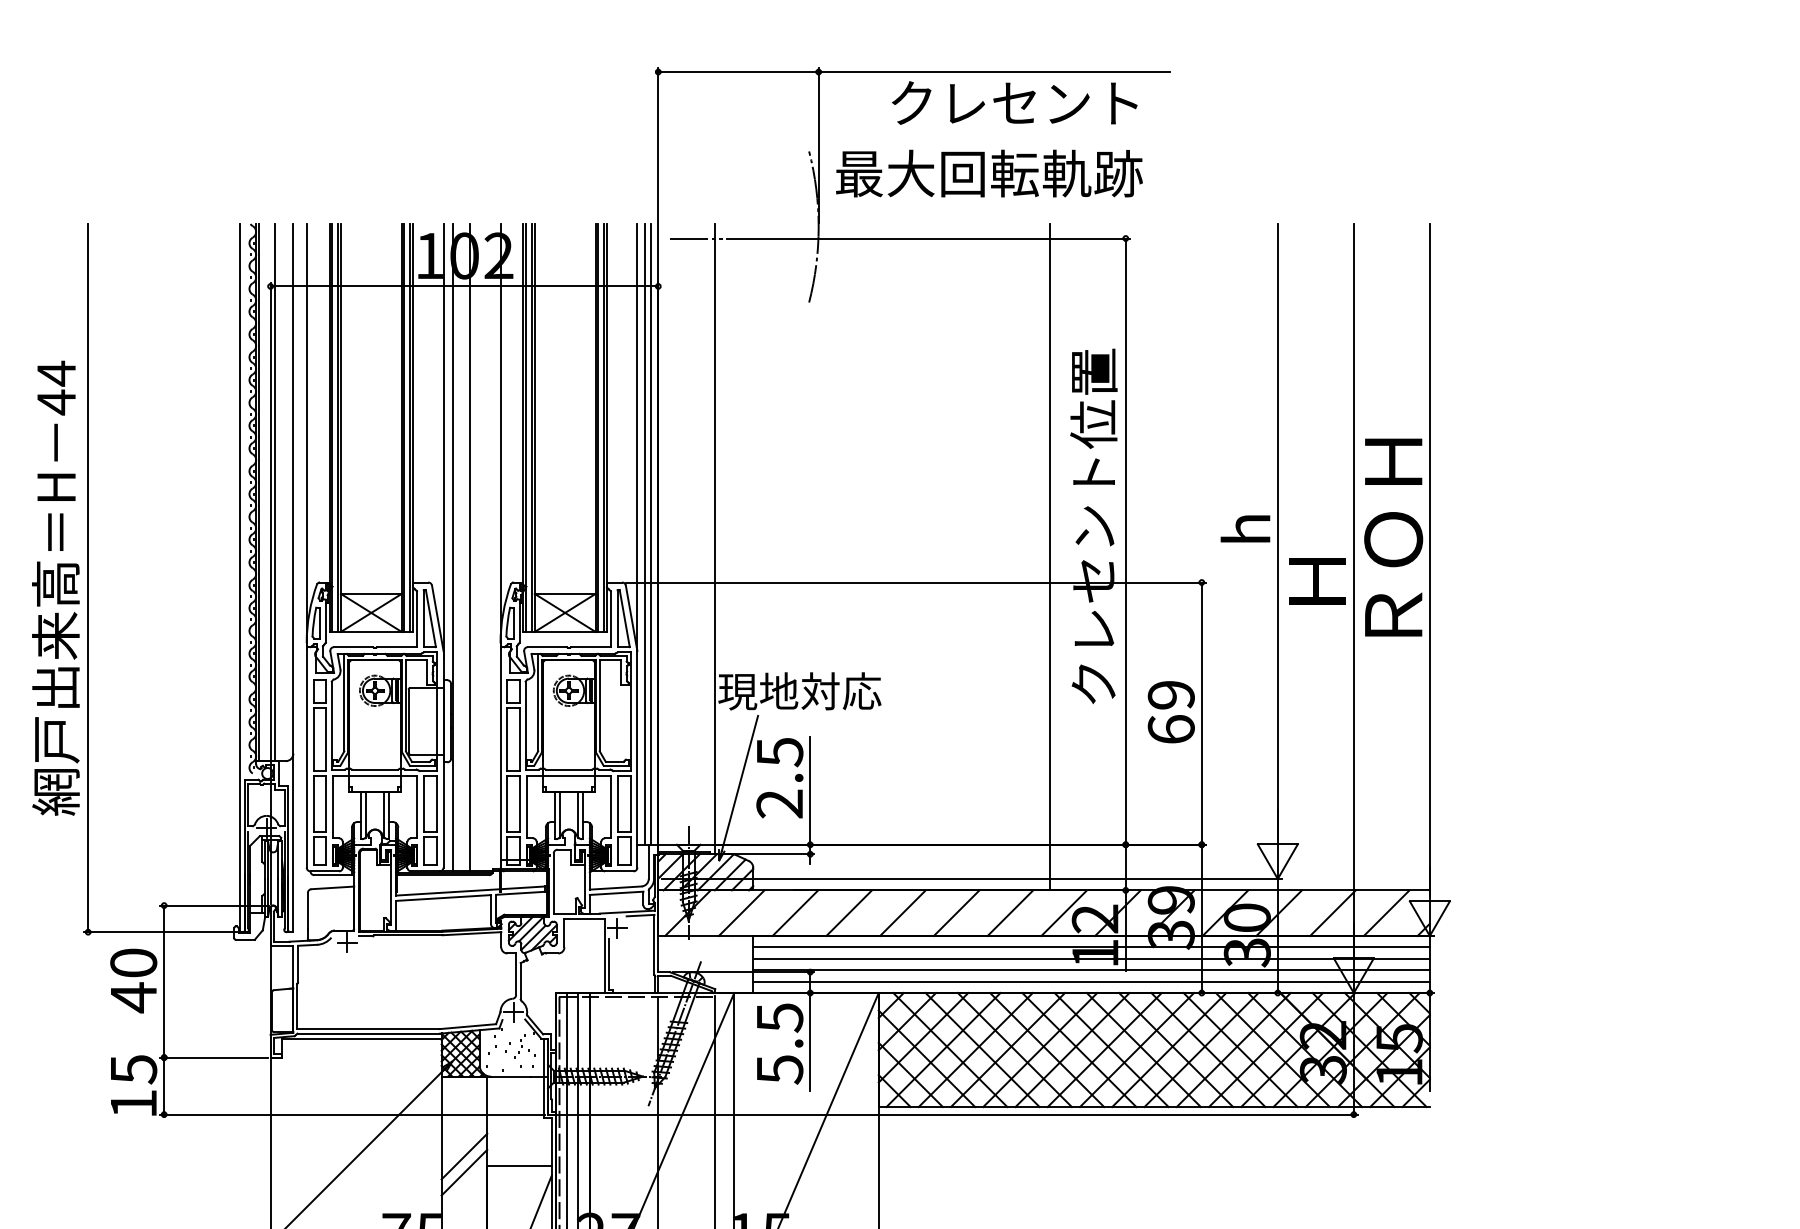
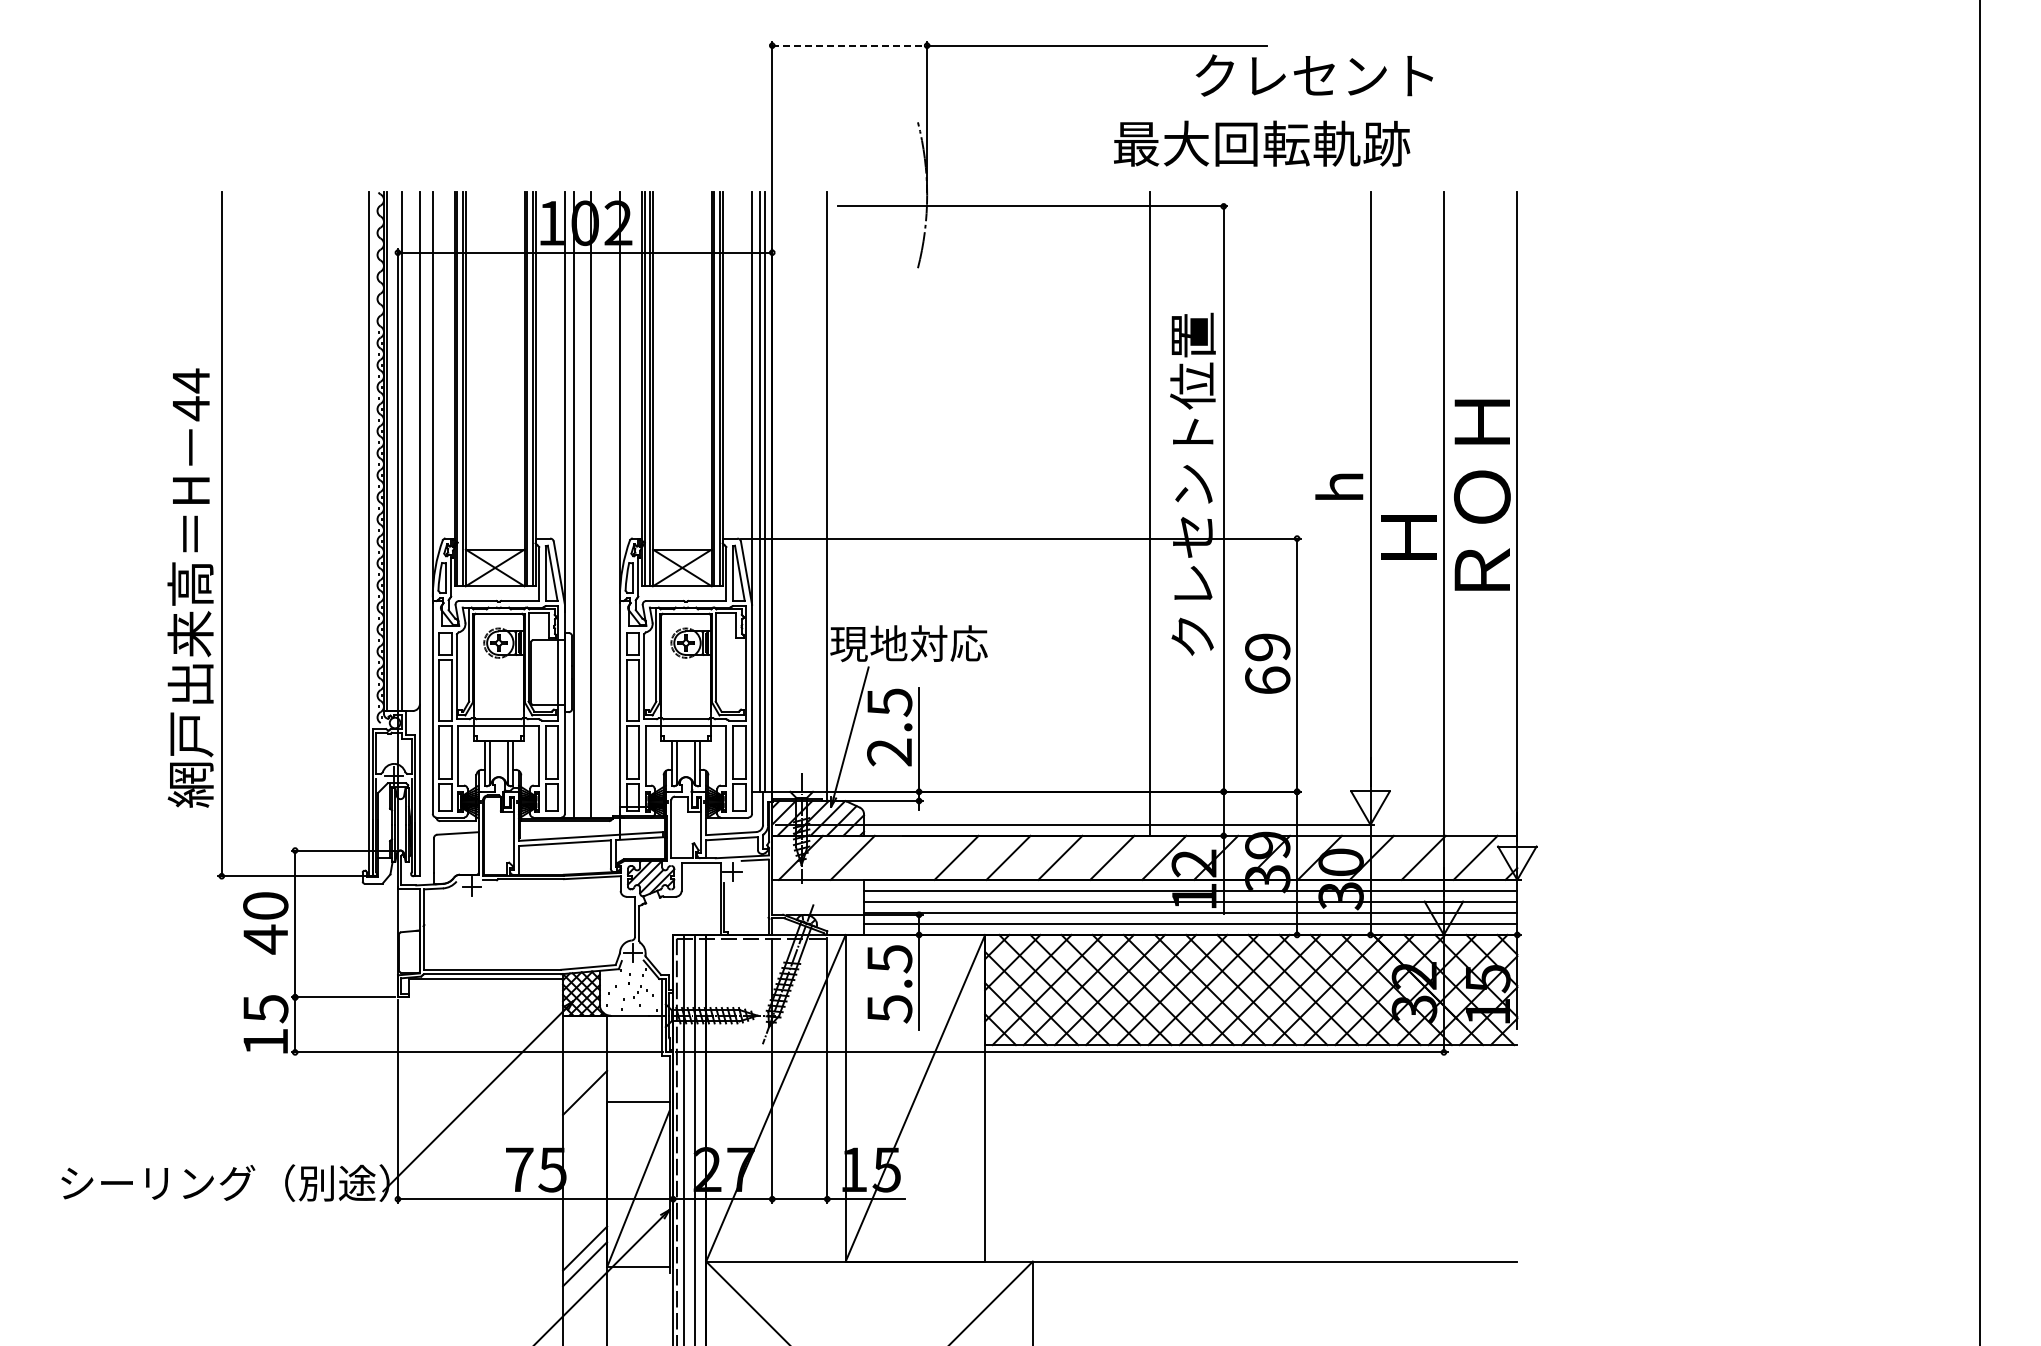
line: (739, 71) -> (850, 45), solid -> dashed
text: (1013, 102) -> (1313, 75), moved
text: (989, 173) -> (1262, 143), moved
line: (695, 238) -> (808, 206), removed
text: (55, 587) -> (190, 587), moved
line: (795, 912) -> (904, 857), removed
line: (464, 1172) -> (585, 1108), removed

